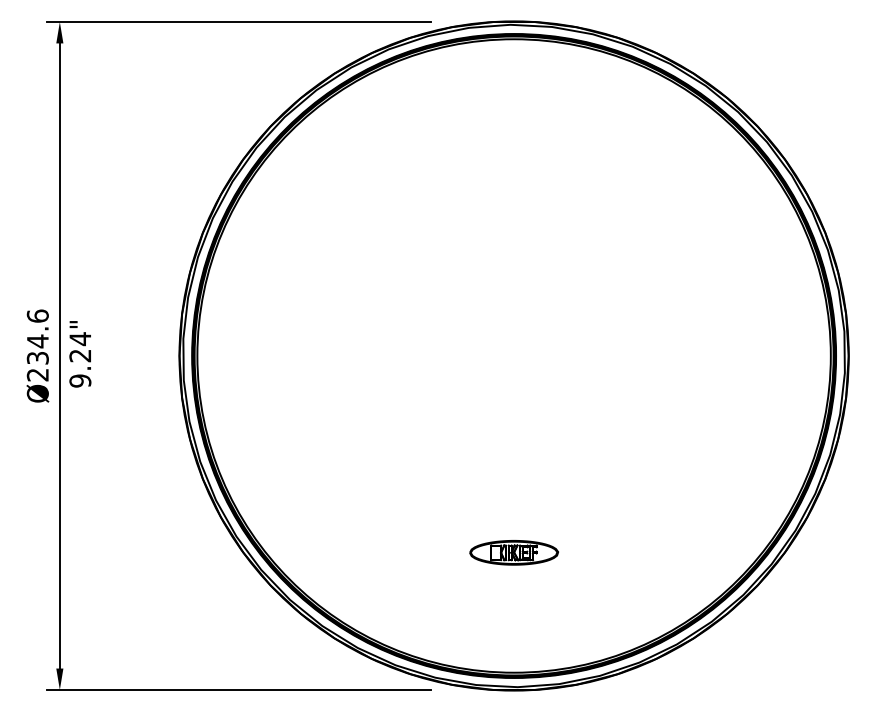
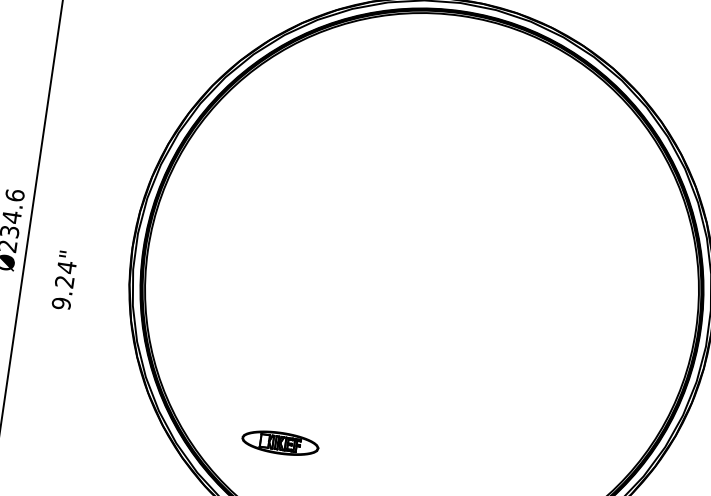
text: (80, 354) -> (64, 280), moved
part: (513, 552) -> (279, 442), moved

